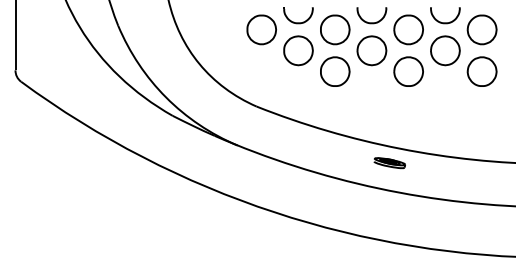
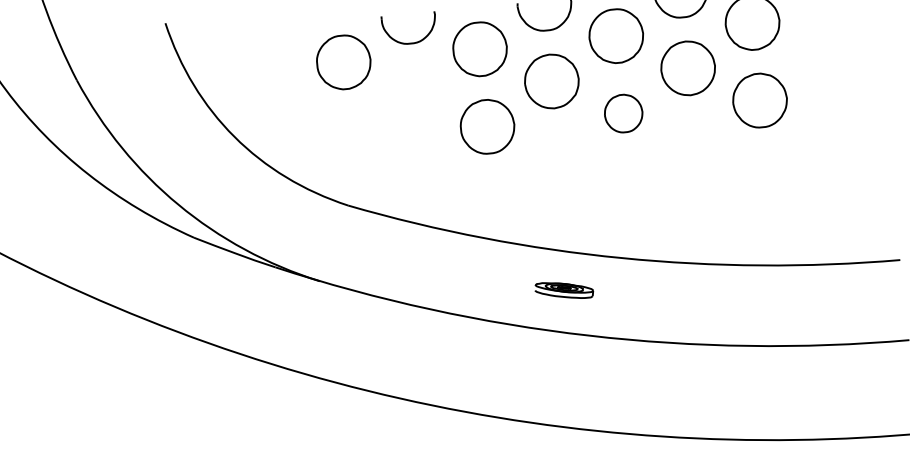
part: (298, 50) -> (415, 94), removed
part: (408, 71) -> (623, 113), size x0.7
part: (389, 163) -> (563, 291), moved

